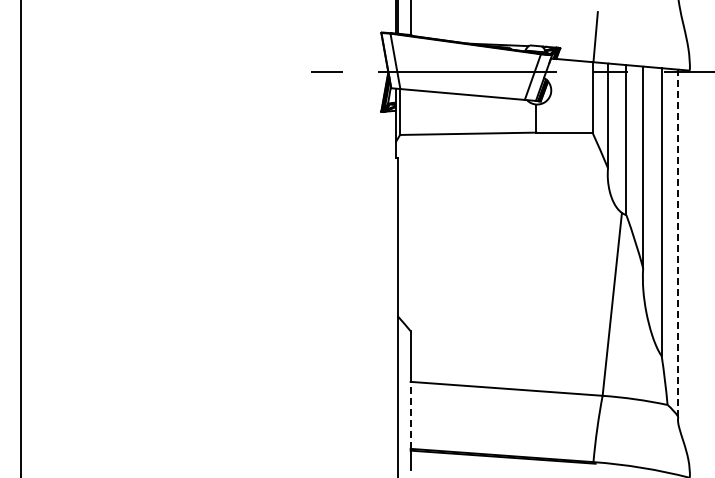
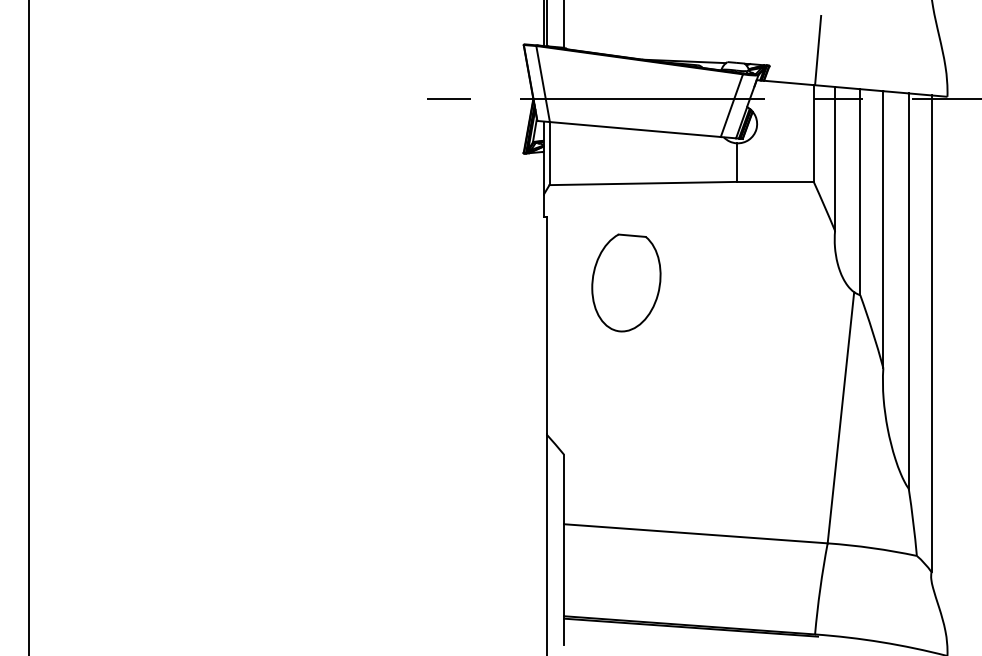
part: (455, 206) -> (625, 283), added
line: (678, 243) -> (931, 334), dashed -> solid
line: (410, 414) -> (563, 569), dashed -> solid

